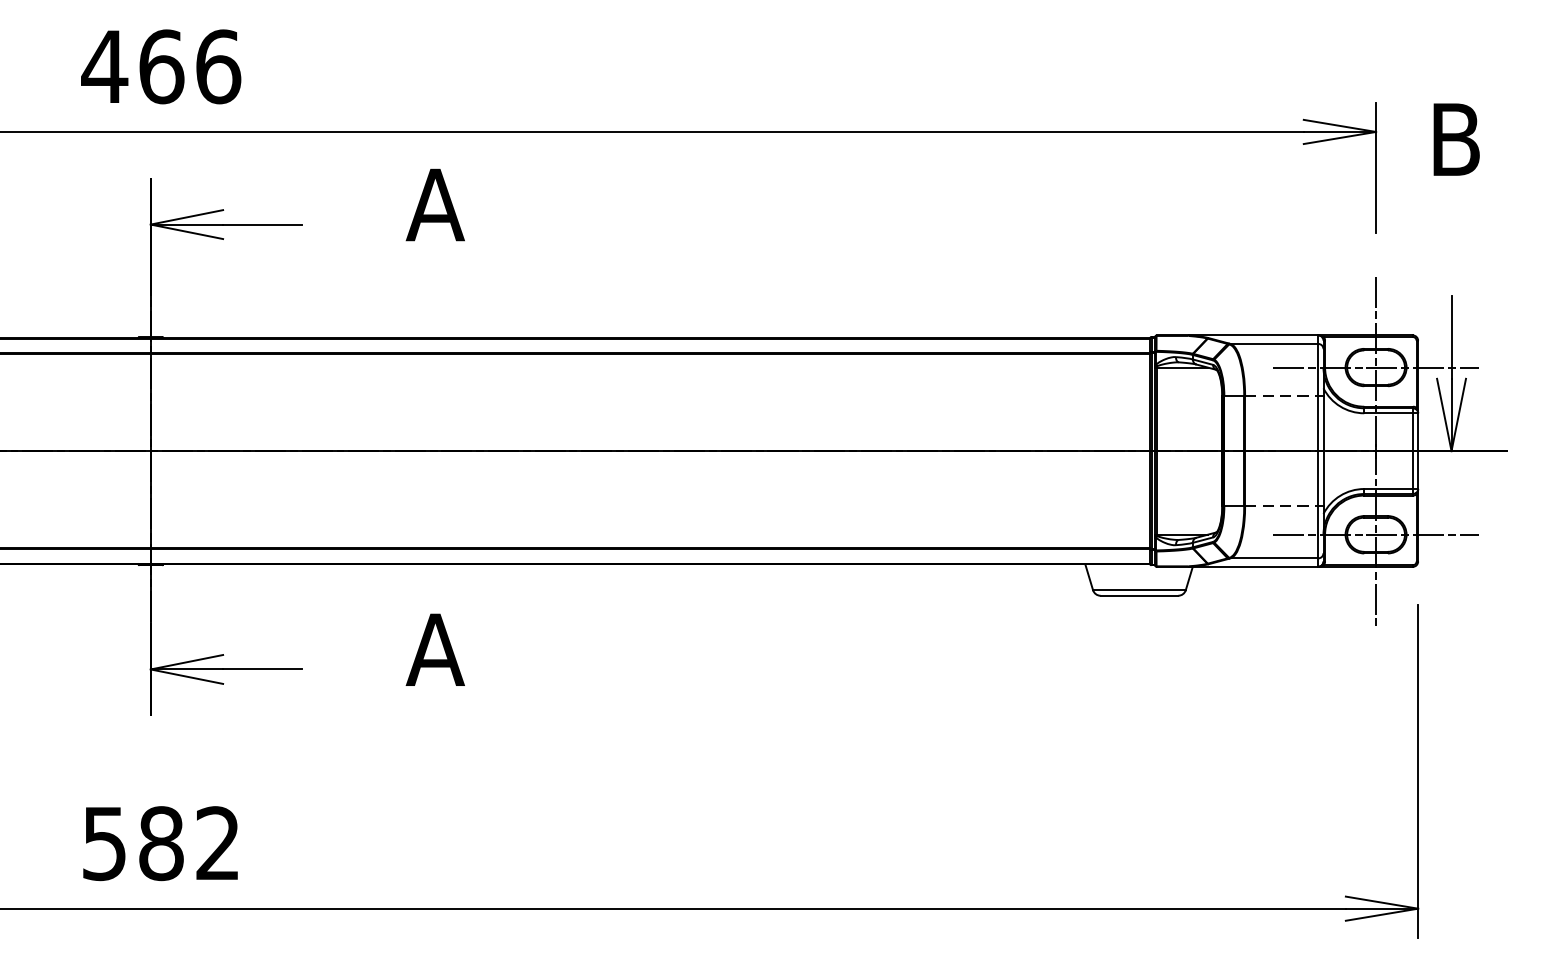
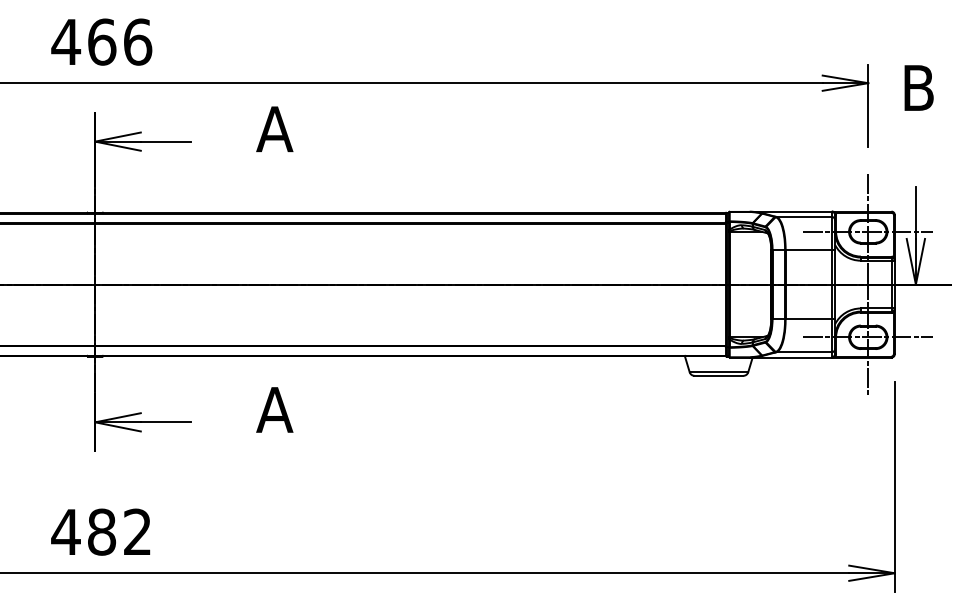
line: (1282, 395) -> (809, 249), dashed -> solid
line: (1282, 506) -> (809, 319), dashed -> solid
text: (103, 844) -> (65, 532), 582 -> 482

